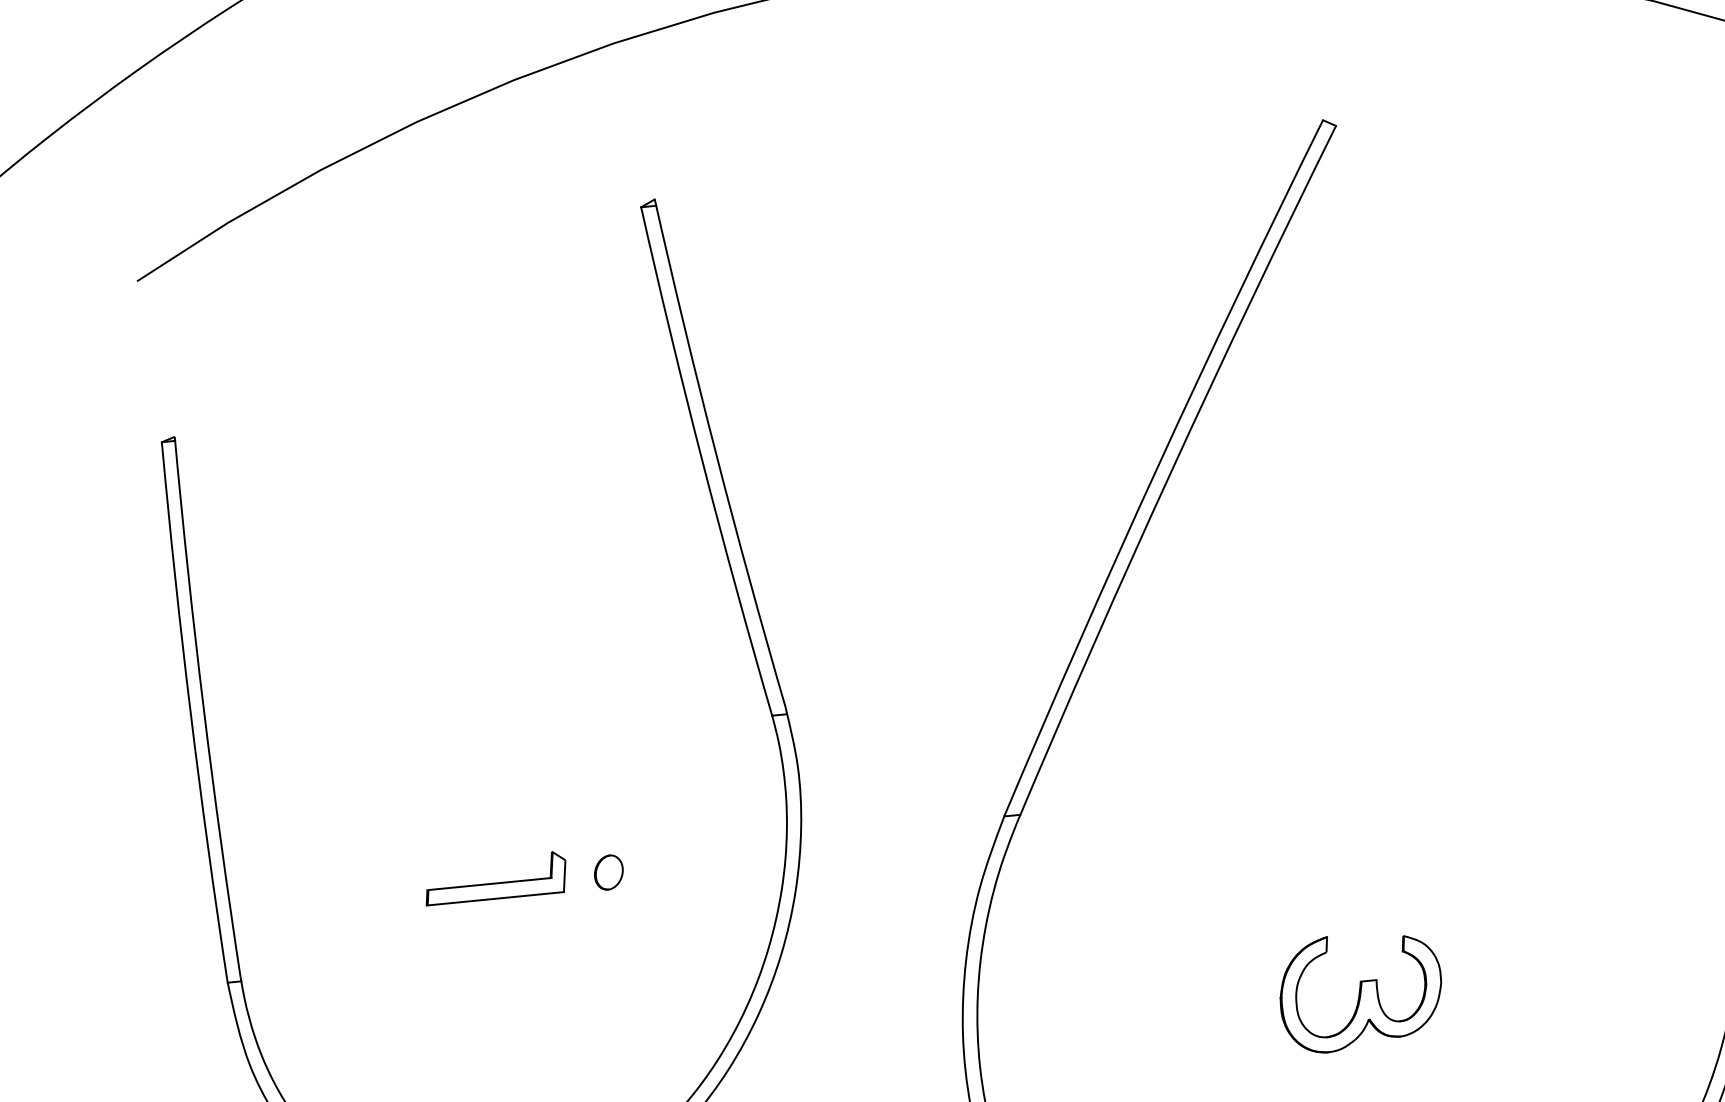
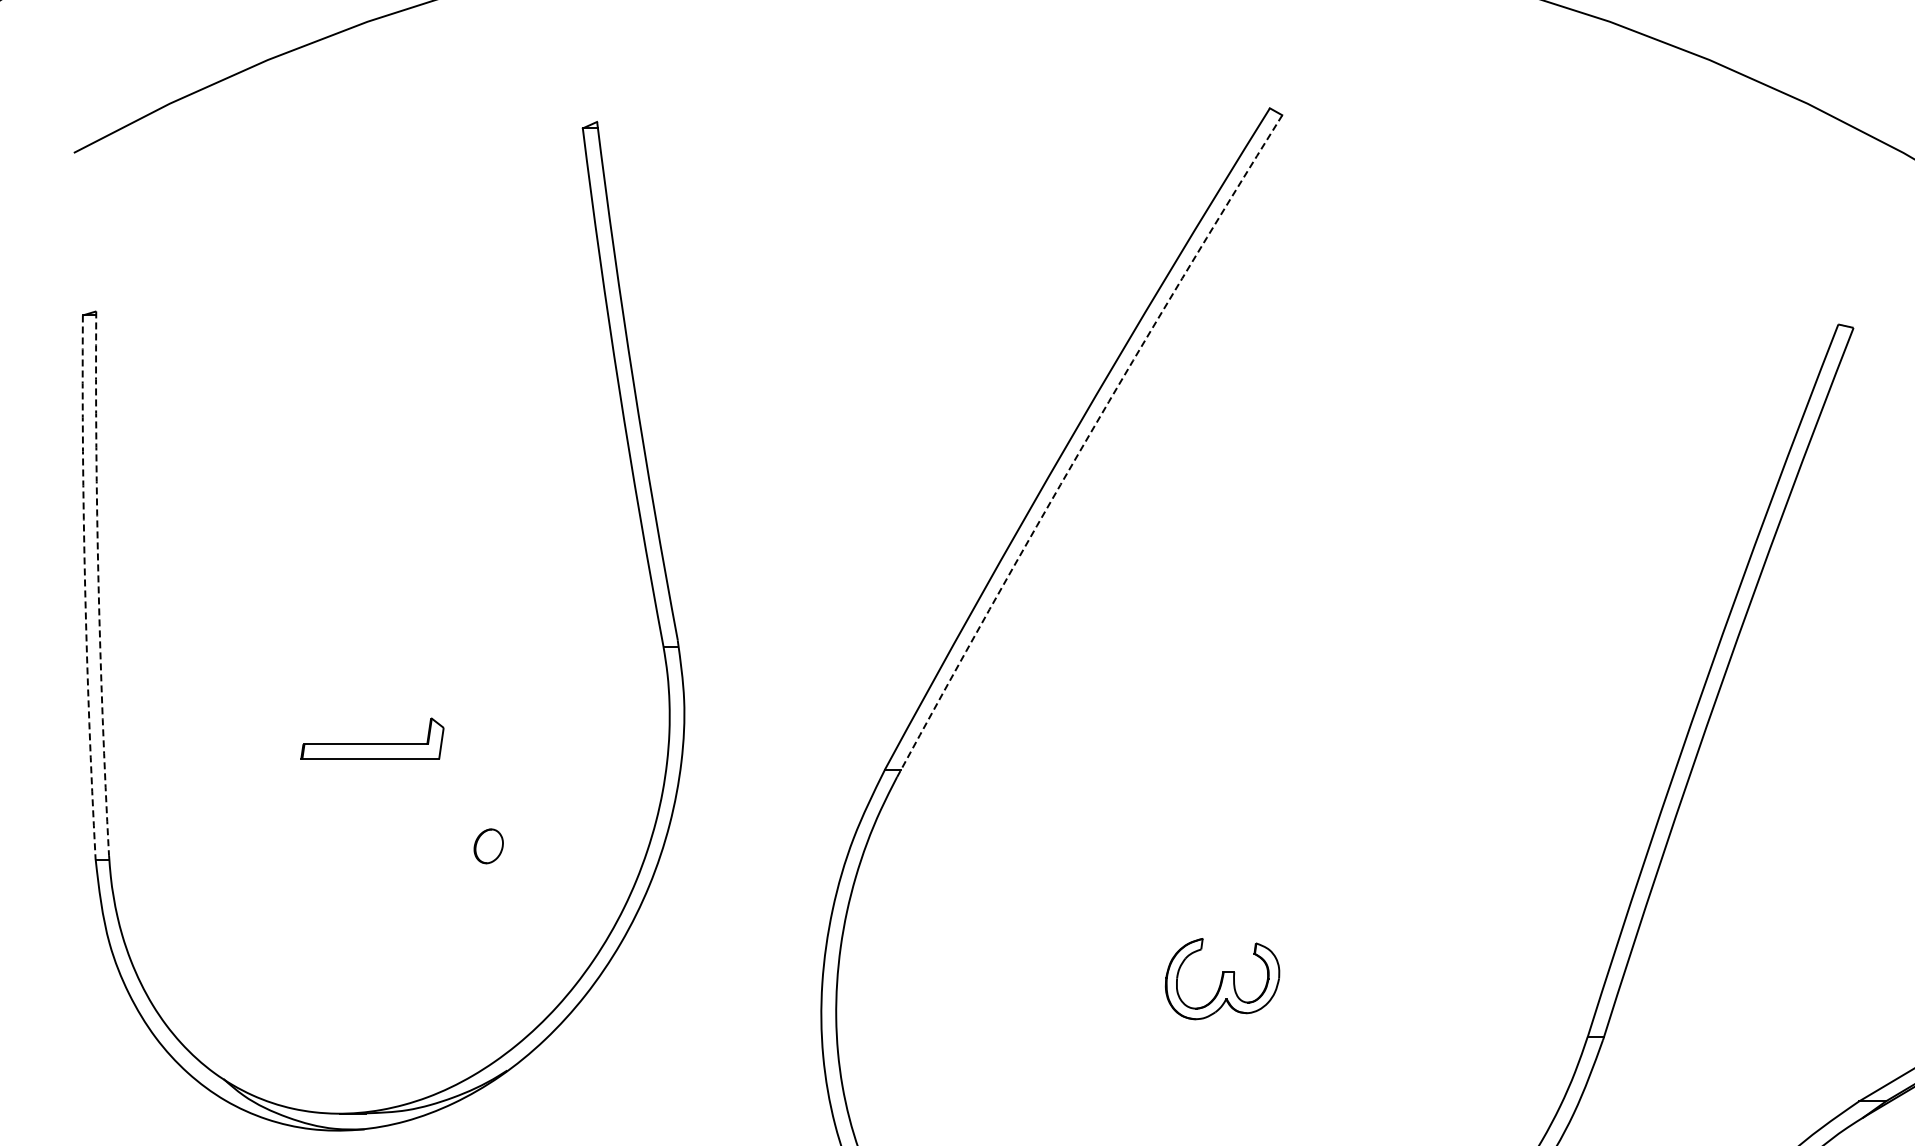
arc: (1171, 471) -> (1084, 443), solid -> dashed
arc: (203, 707) -> (98, 583), solid -> dashed
arc: (191, 712) -> (85, 587), solid -> dashed
part: (608, 872) -> (488, 846), moved
part: (495, 877) -> (372, 738), moved
part: (1360, 990) -> (1222, 978), size x0.7

